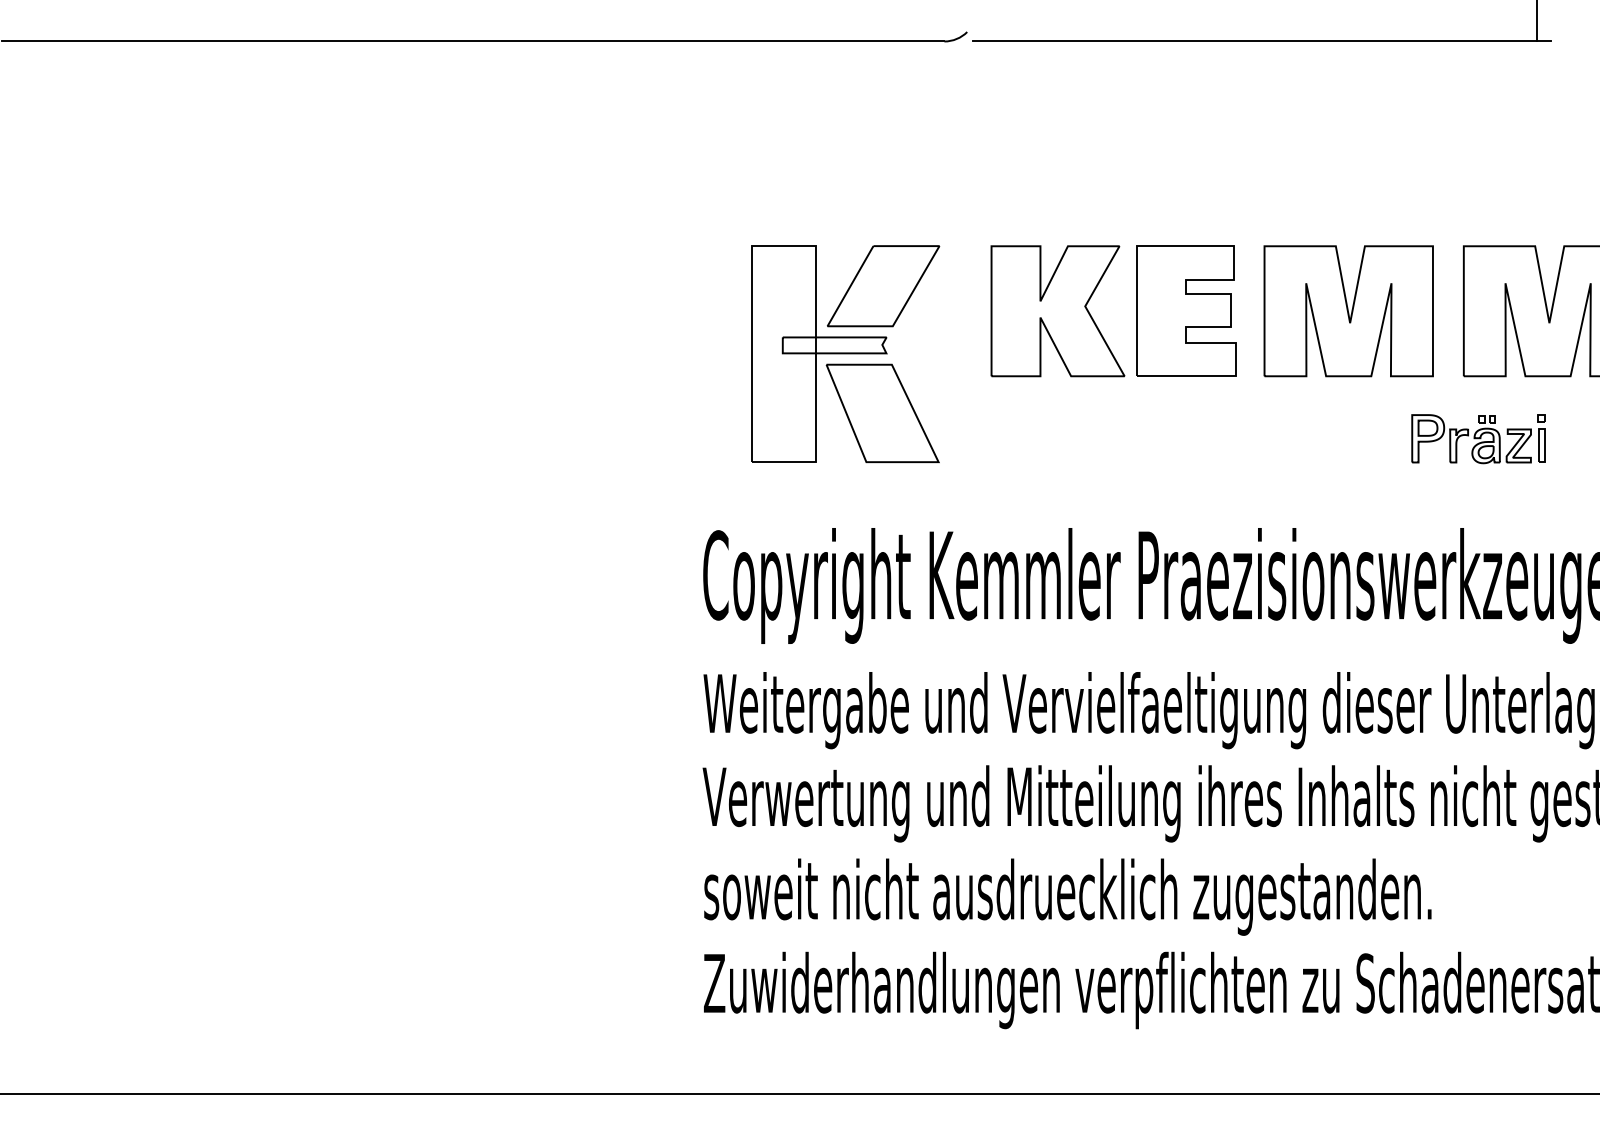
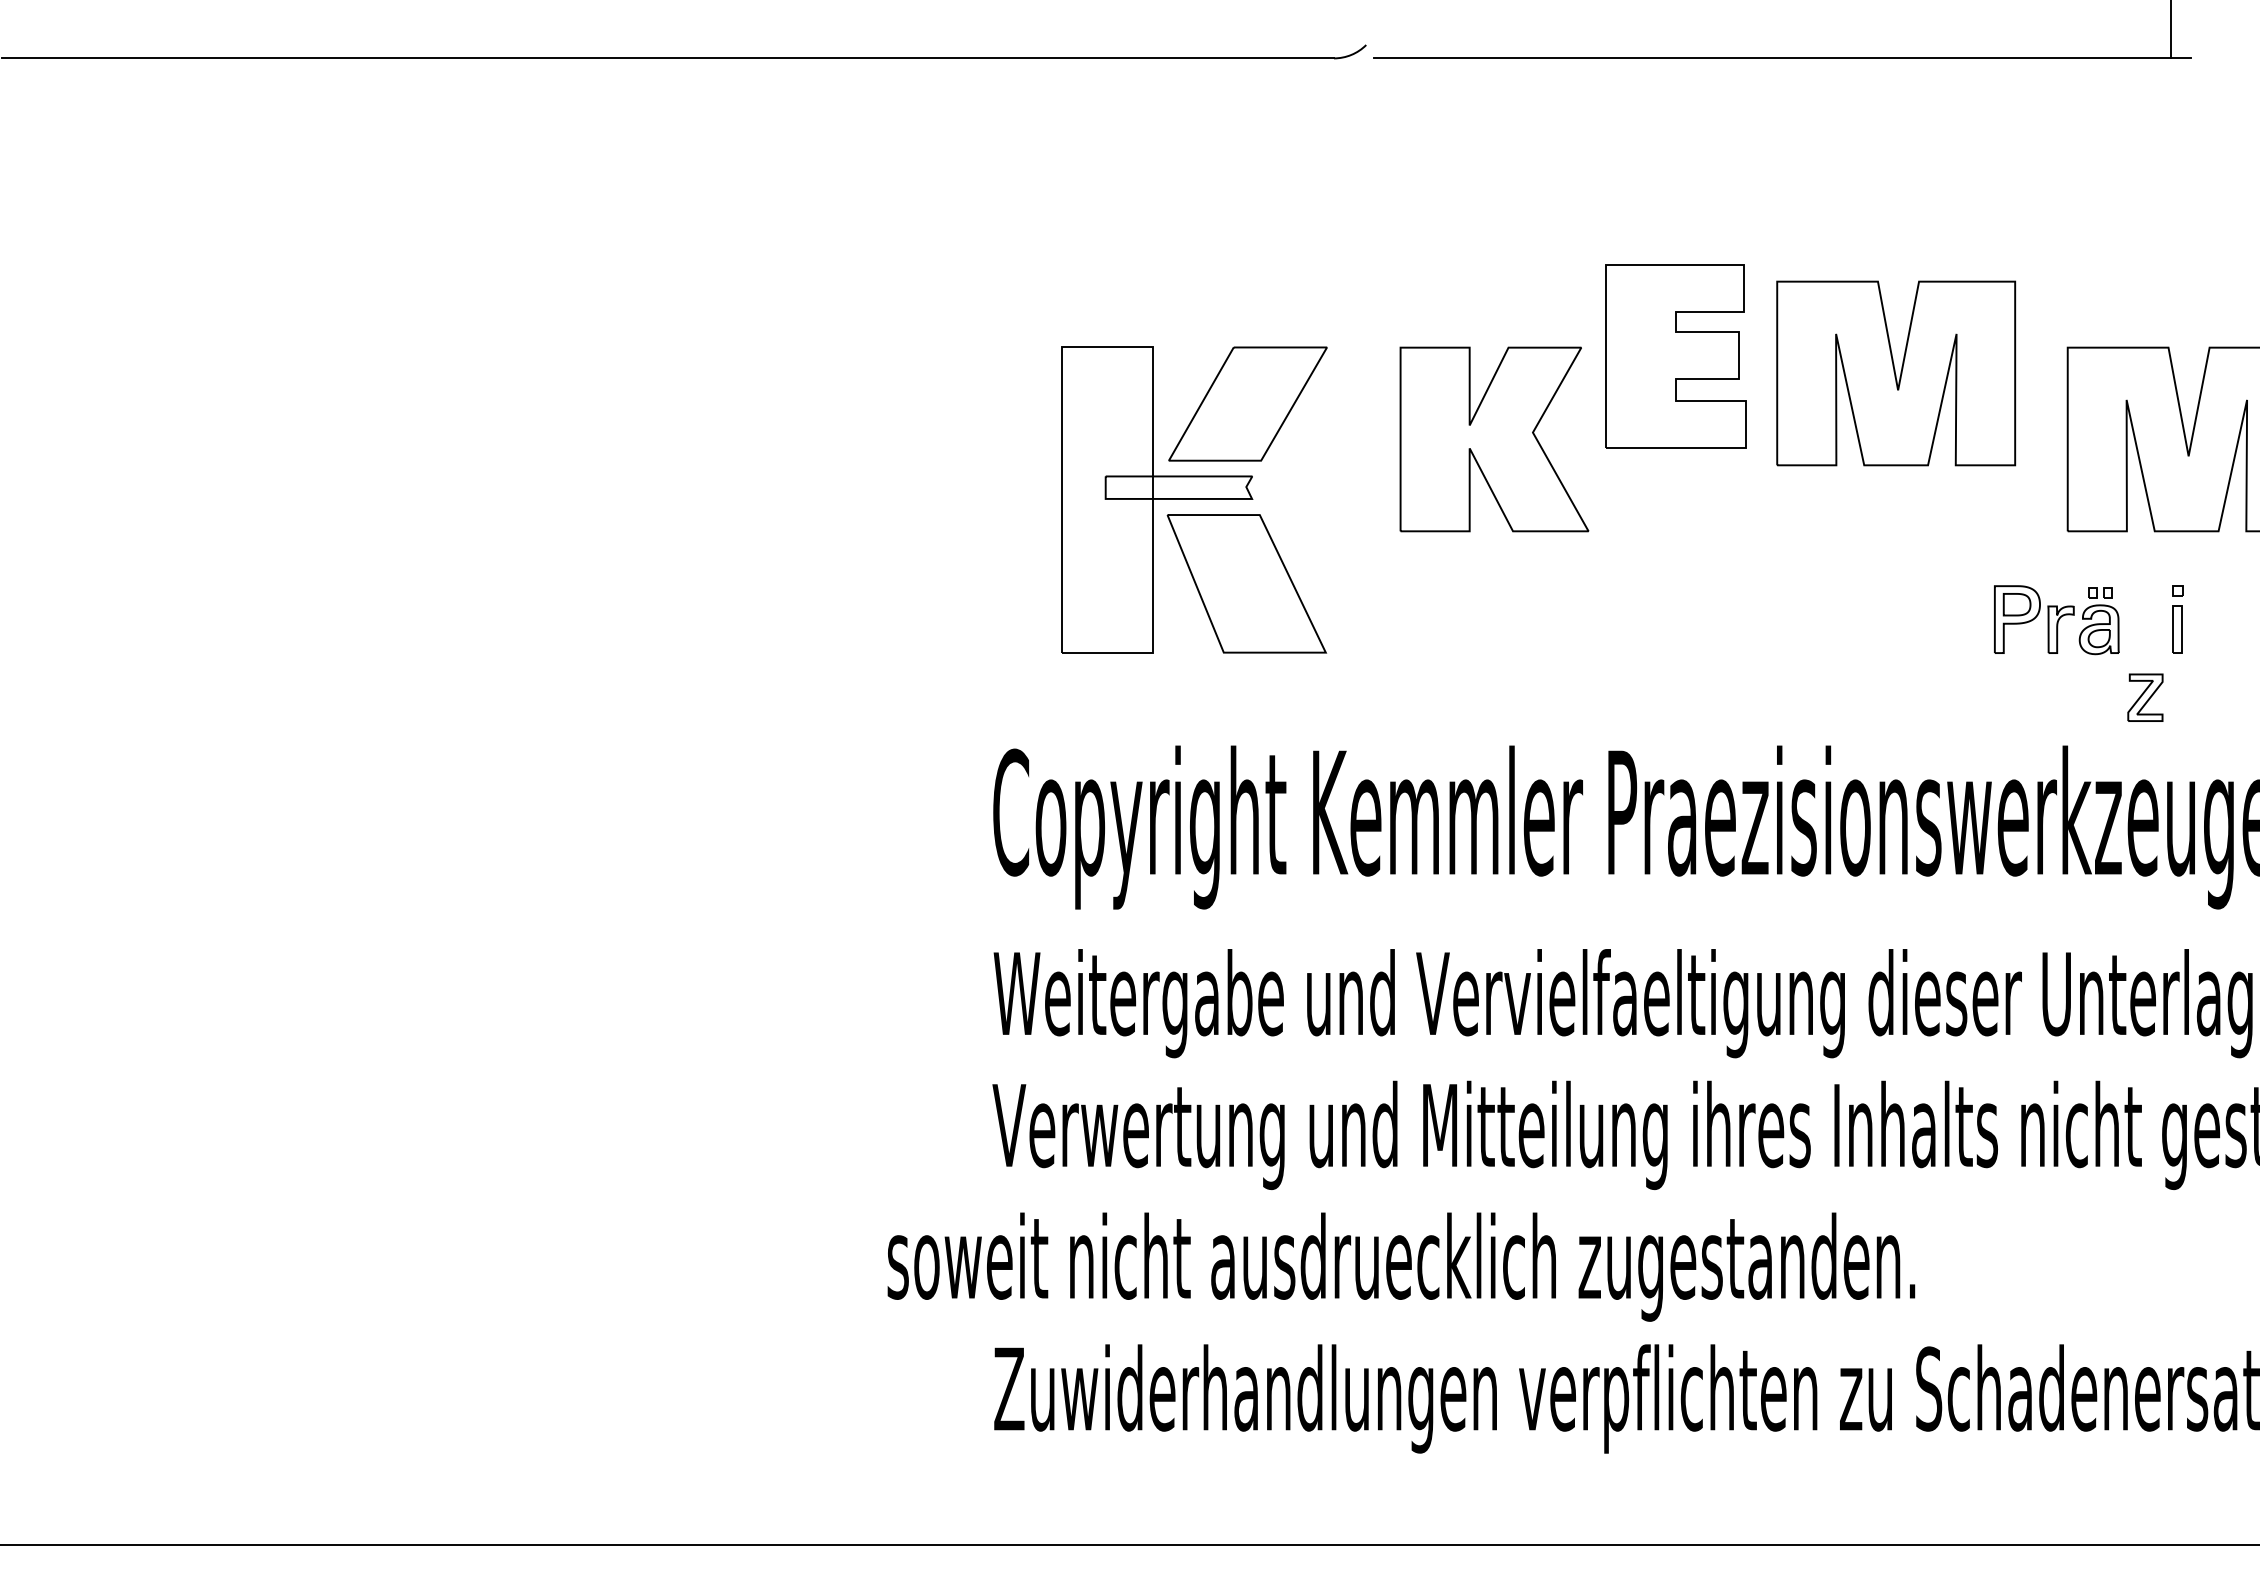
part: (1186, 311) -> (1675, 356), moved
part: (1348, 311) -> (1896, 373), moved
part: (1518, 445) -> (2145, 697), moved
text: (1067, 896) -> (1401, 1266), moved

